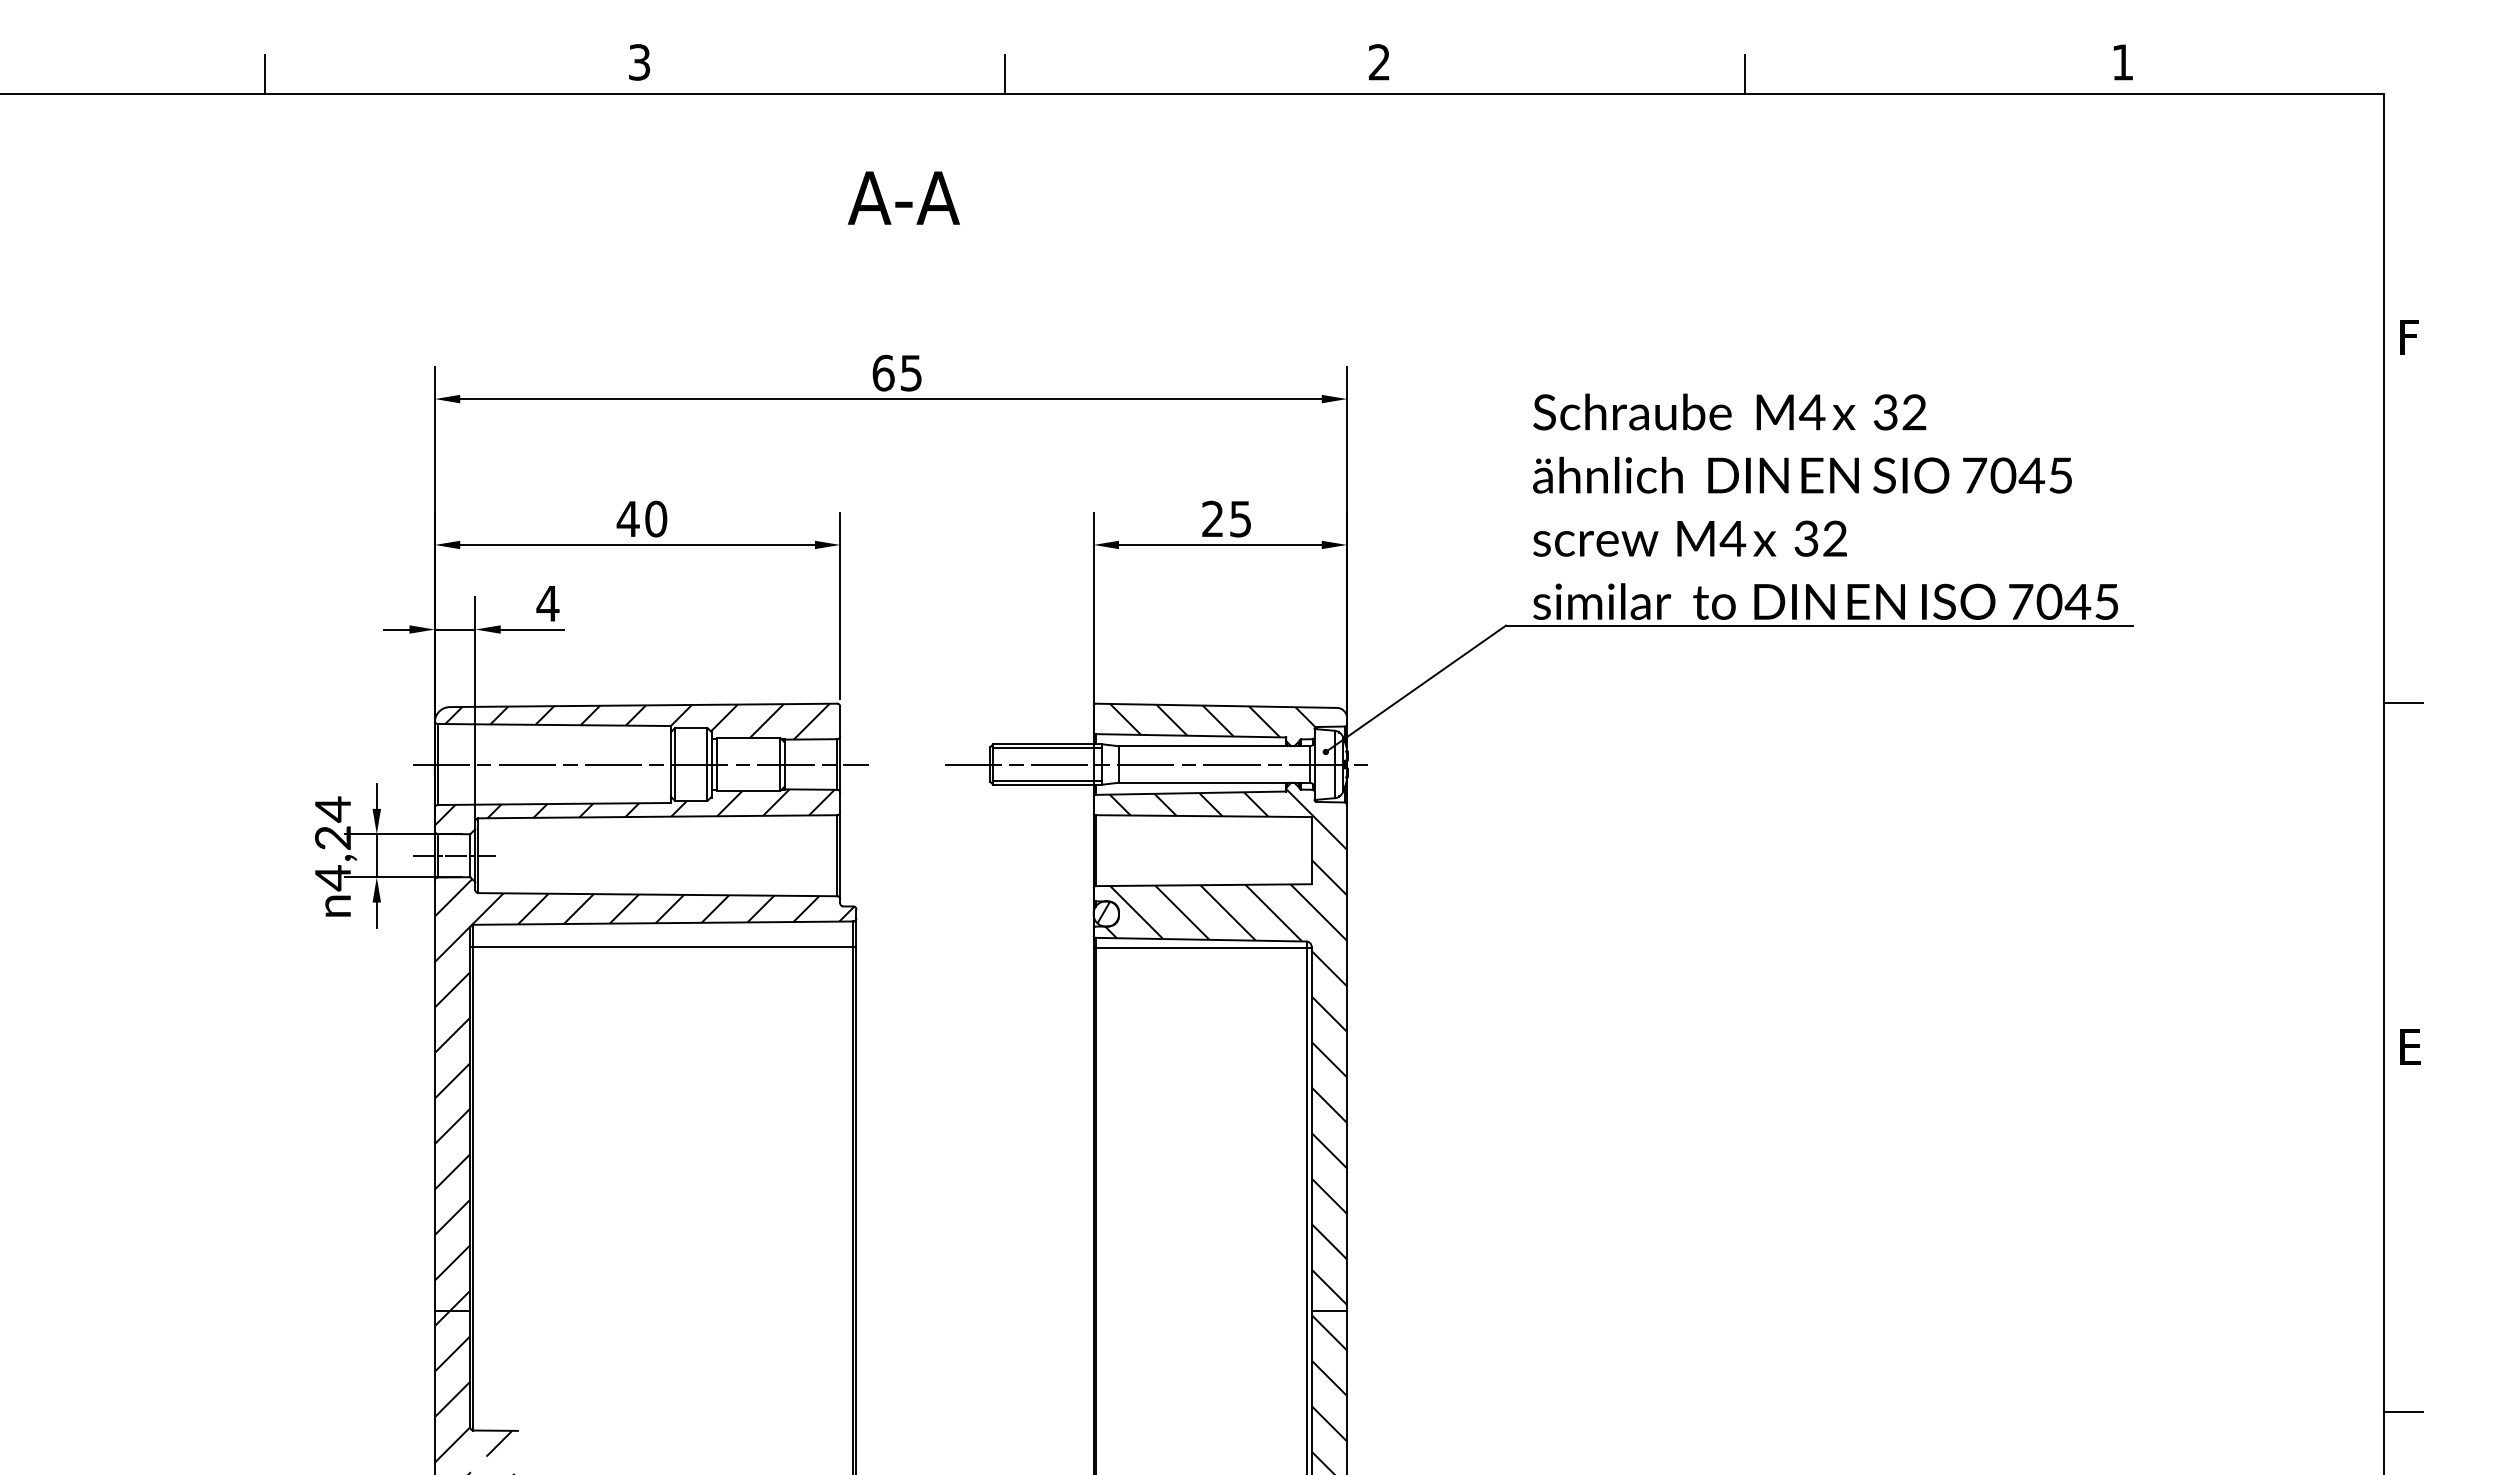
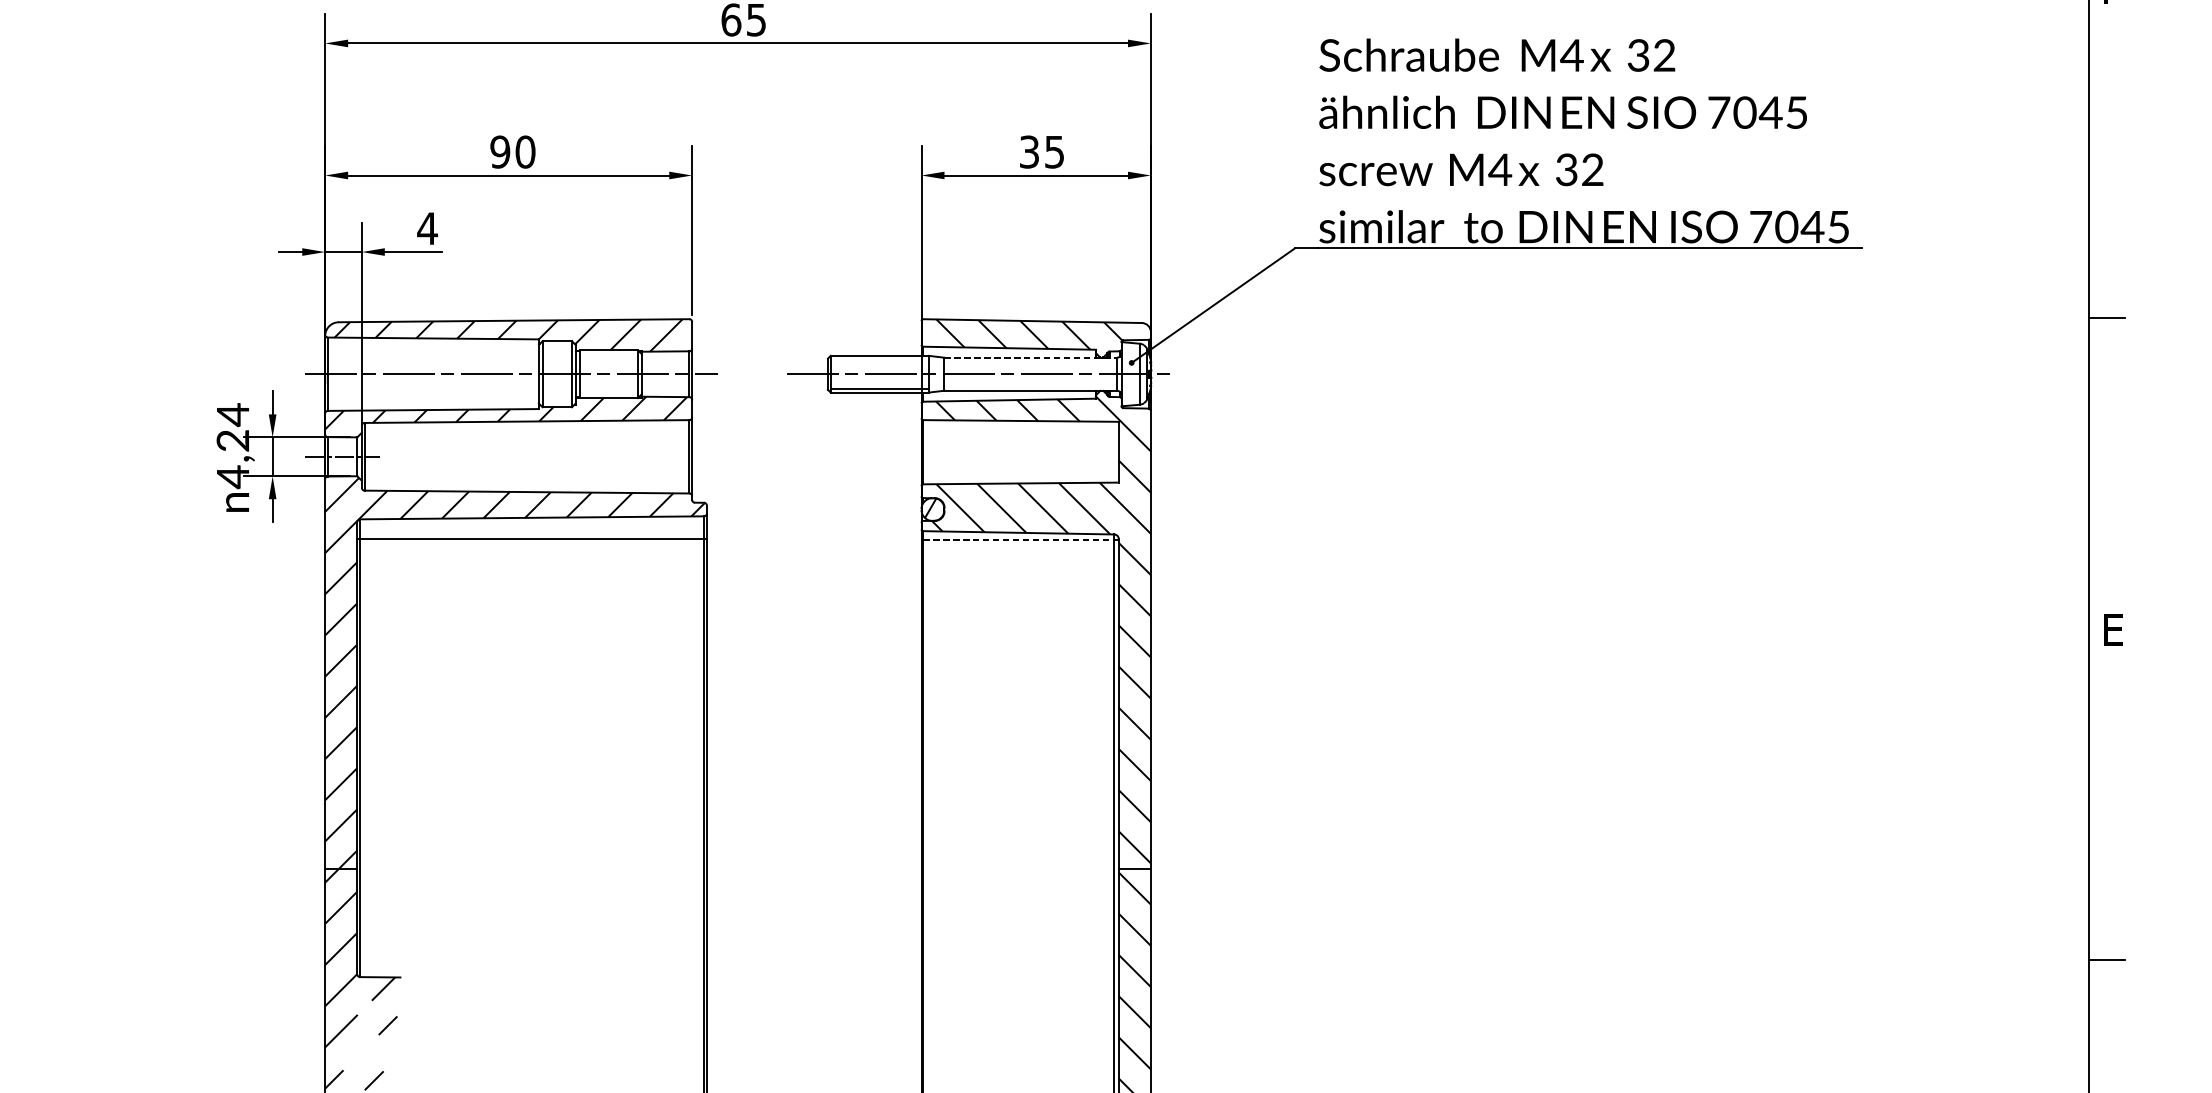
text: (627, 518) -> (499, 151), 40 -> 90
text: (1212, 519) -> (1029, 152), 25 -> 35
line: (1214, 746) -> (1030, 357), solid -> dashed
line: (1047, 748) -> (879, 359), removed
line: (1201, 947) -> (1019, 539), solid -> dashed

